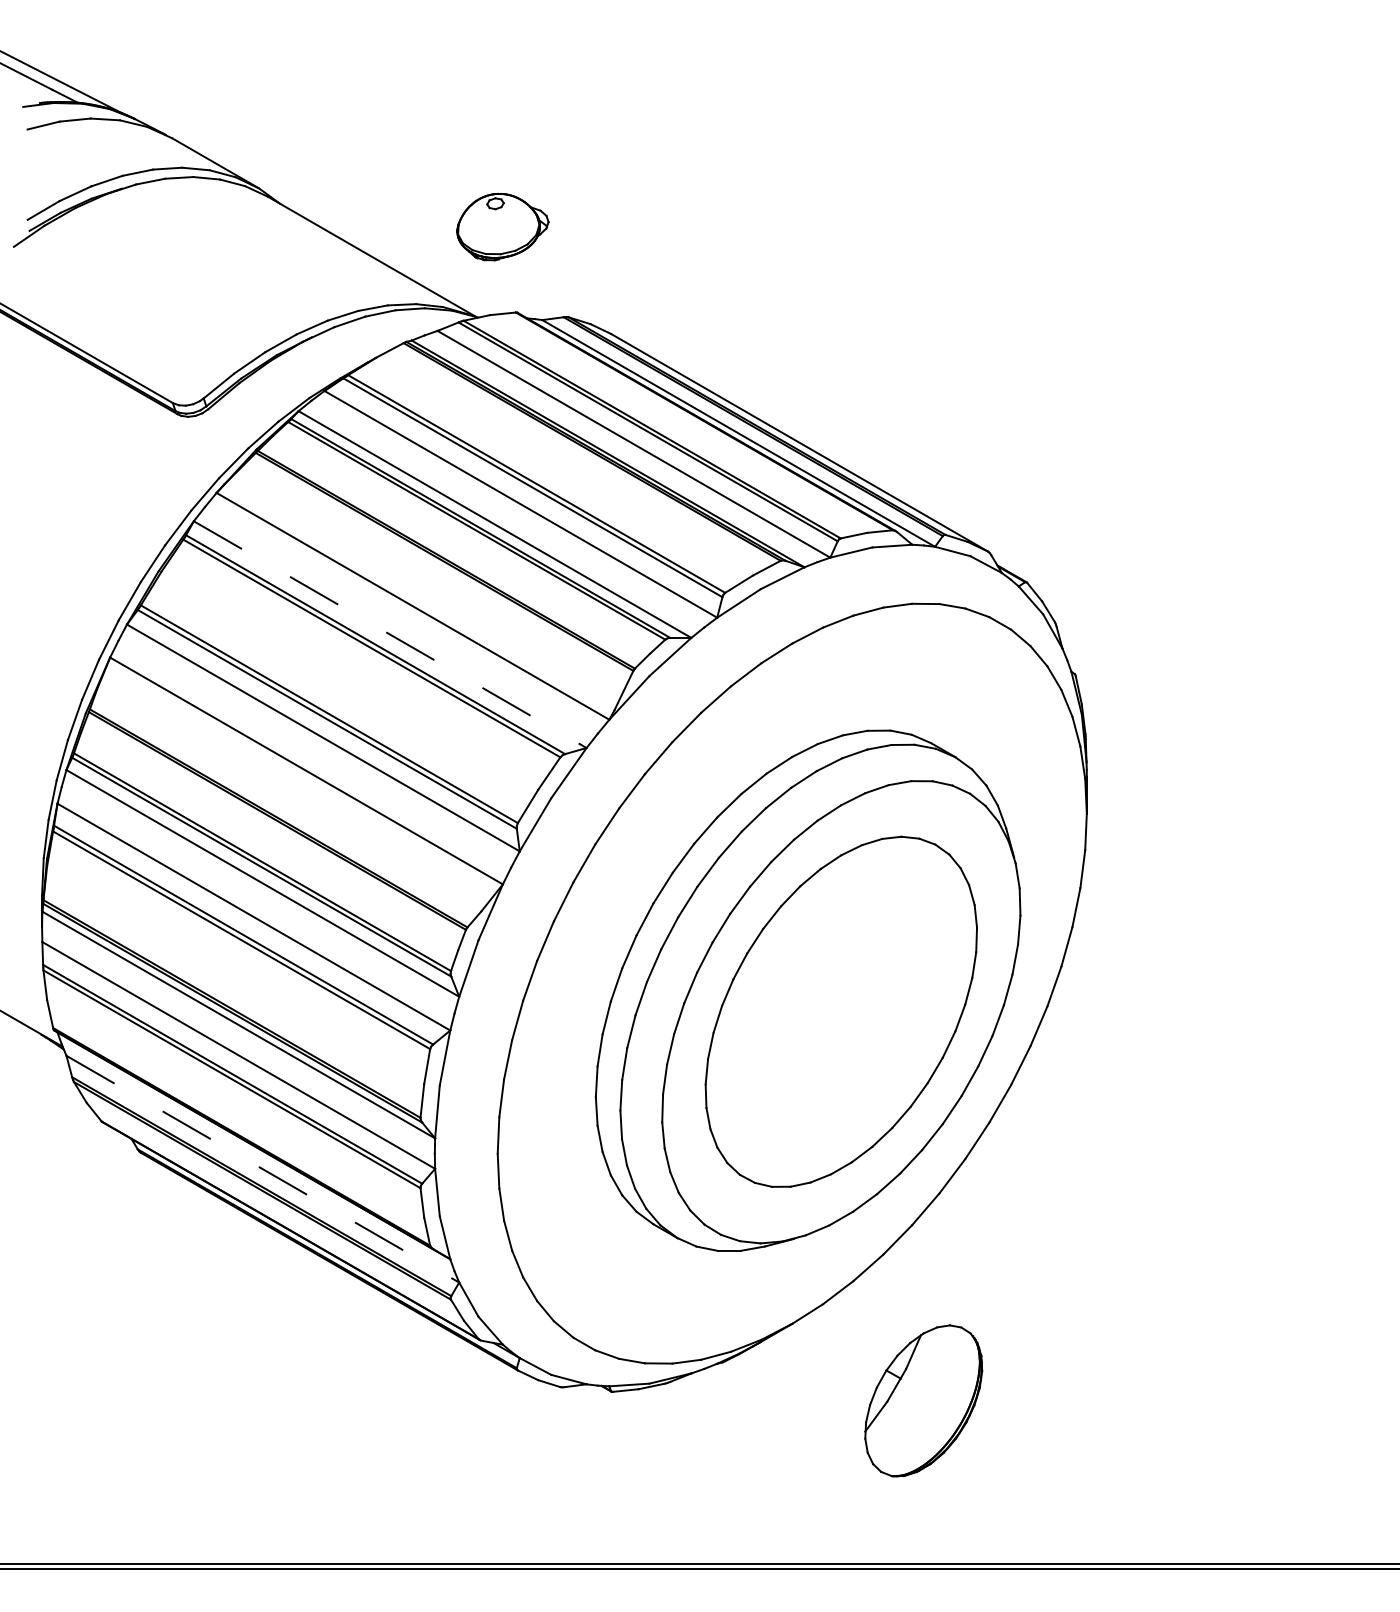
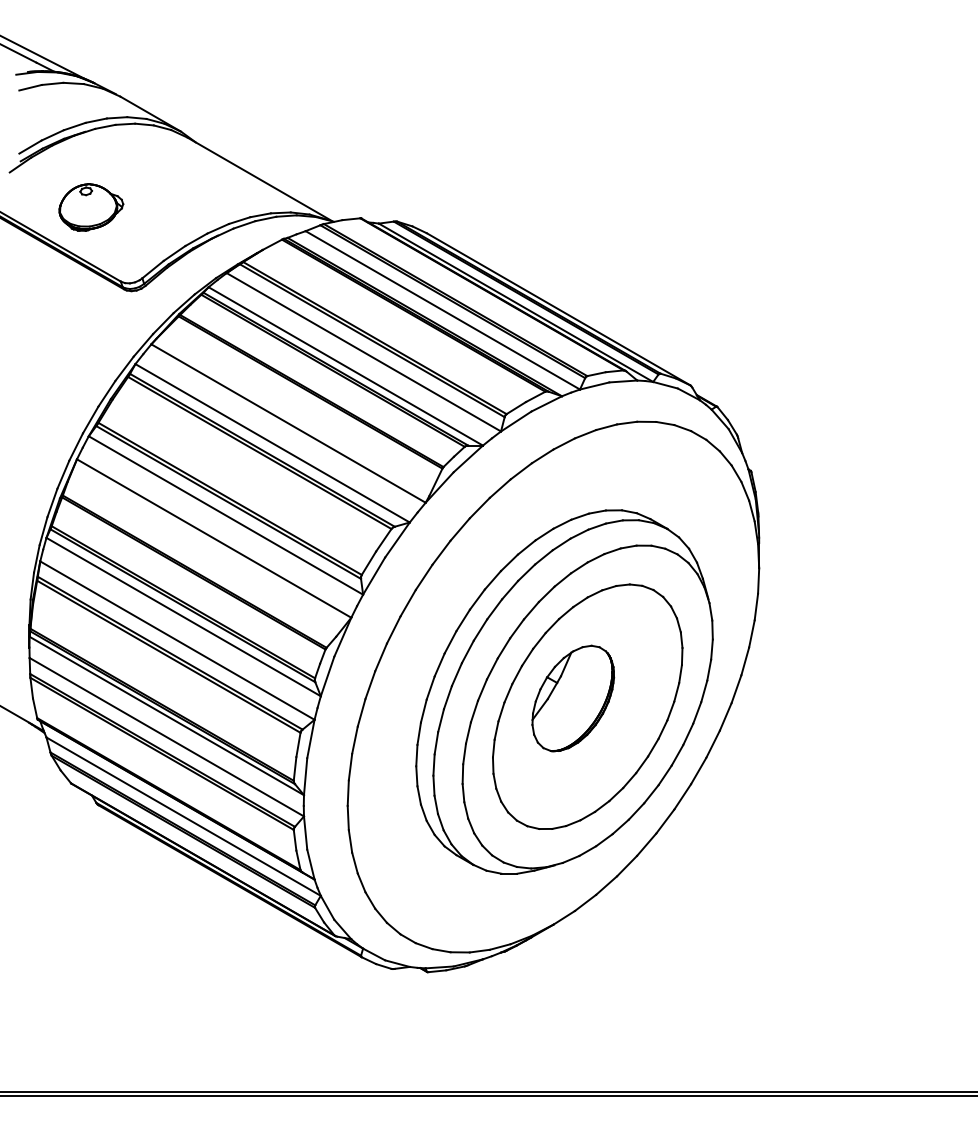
part: (503, 226) -> (91, 207), moved
line: (391, 634) -> (273, 443), dashed -> solid
line: (264, 1168) -> (184, 816), dashed -> solid
part: (924, 1400) -> (573, 698), moved

